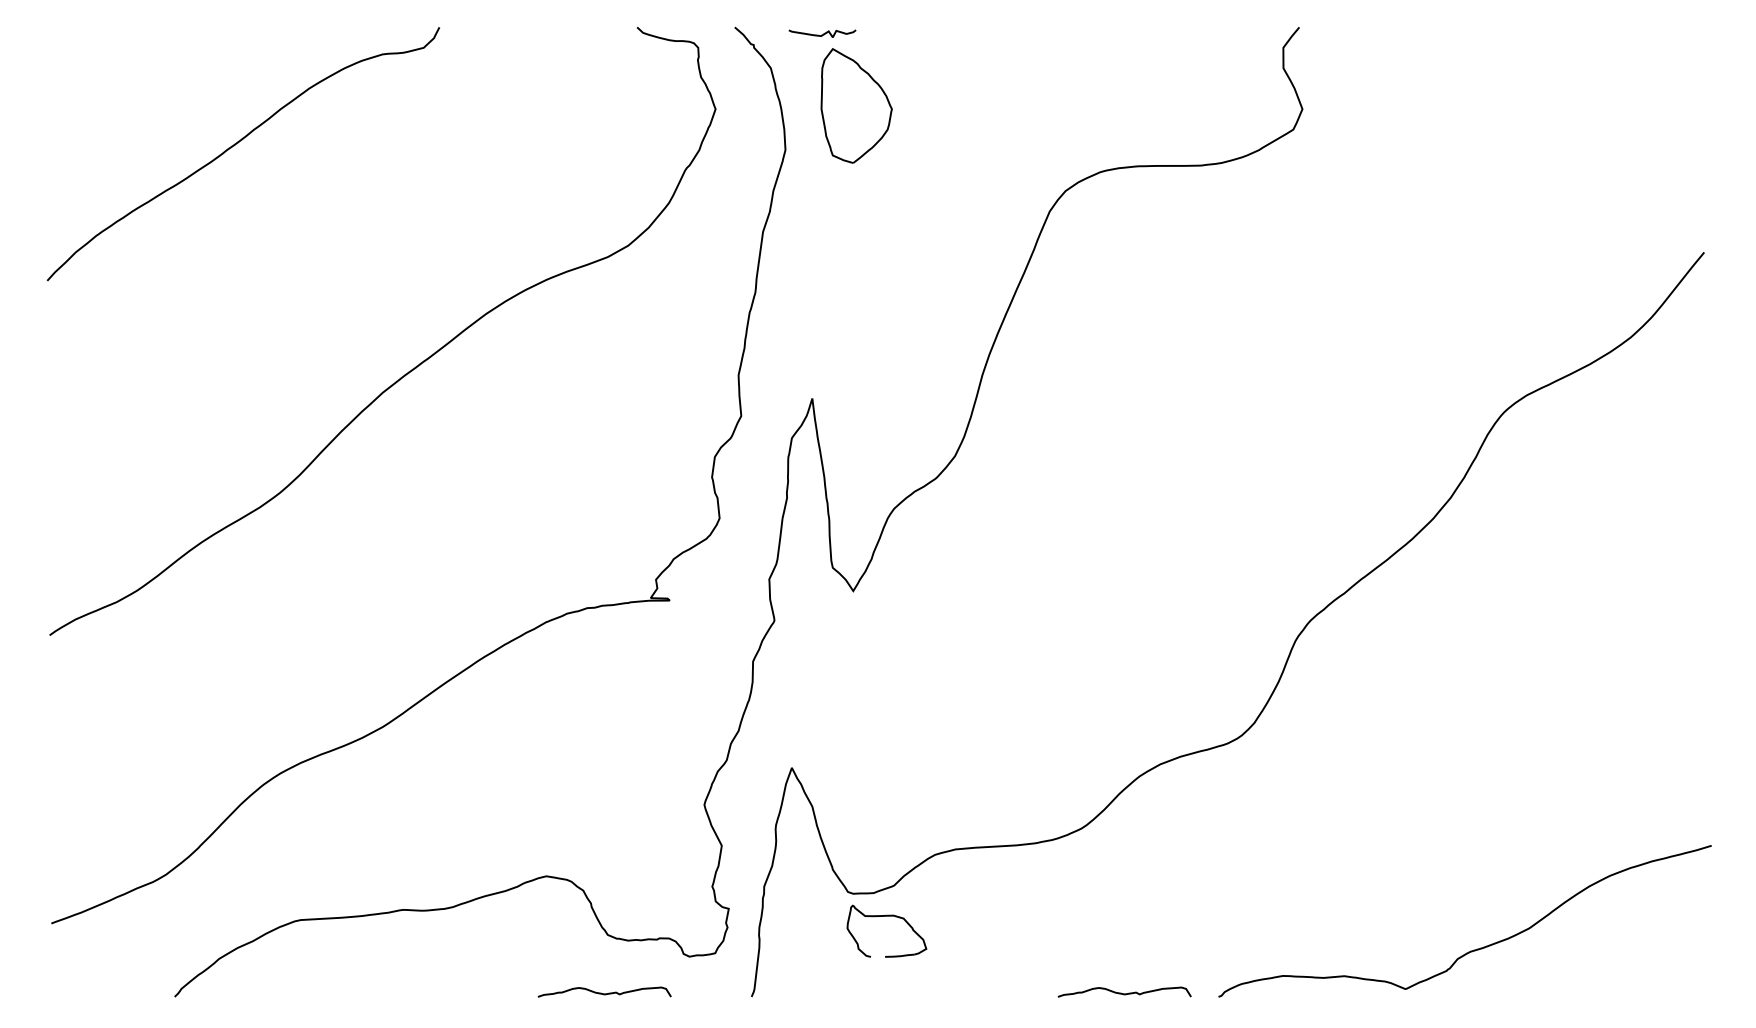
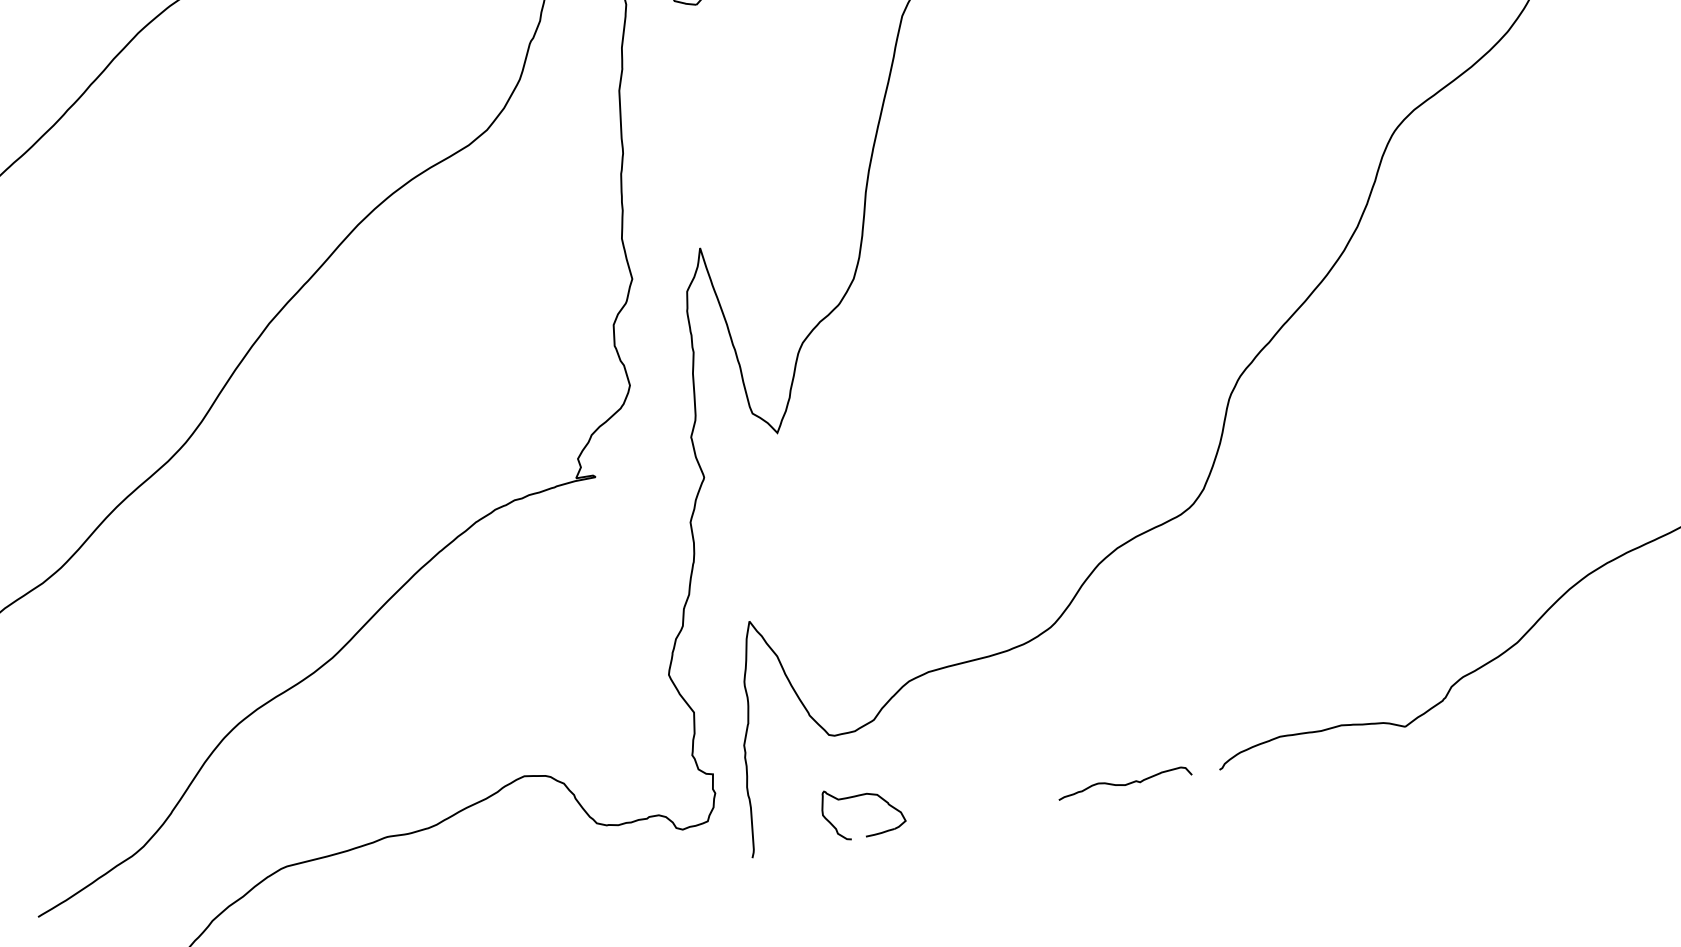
part: (886, 916) -> (859, 796), moved
curve: (604, 993) -> (604, 882), removed

